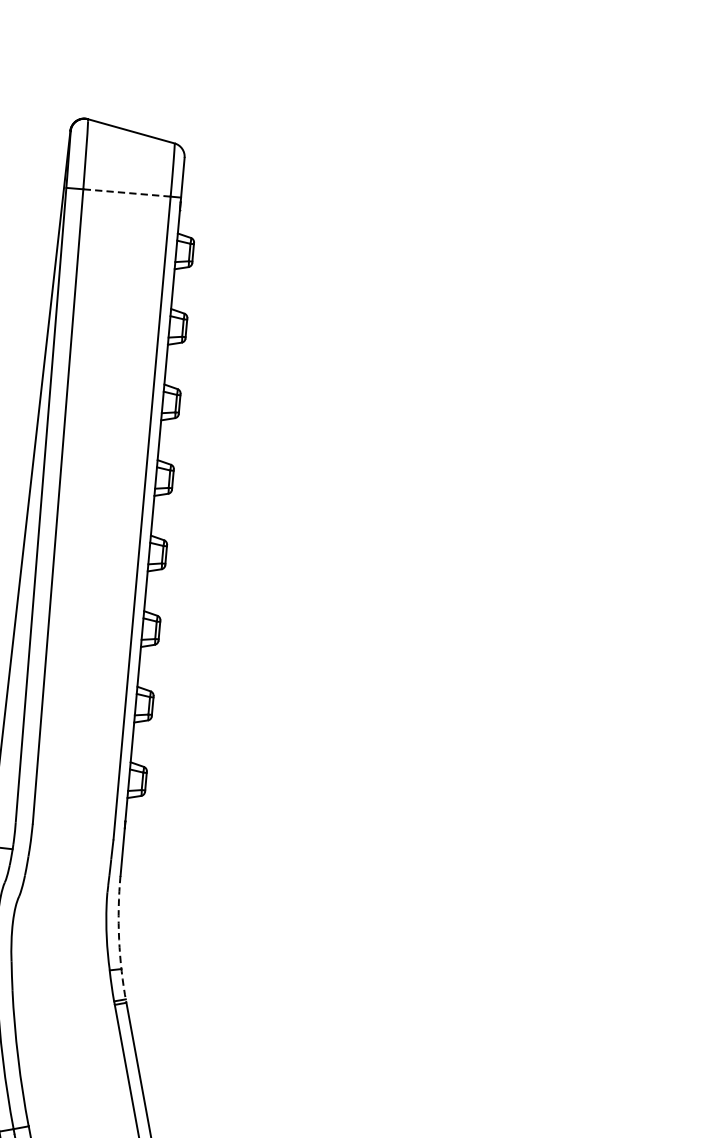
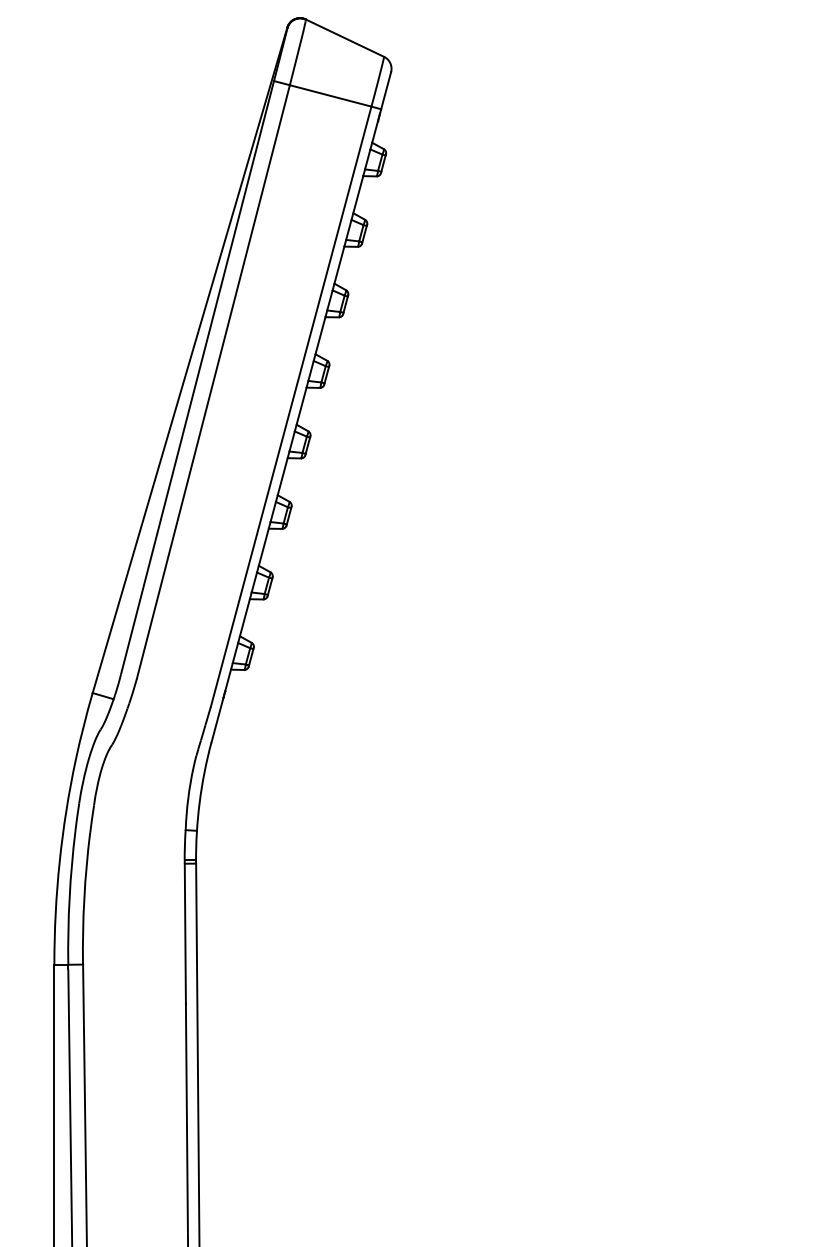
line: (126, 192) -> (330, 95), dashed -> solid
arc: (118, 939) -> (199, 802), dashed -> solid

